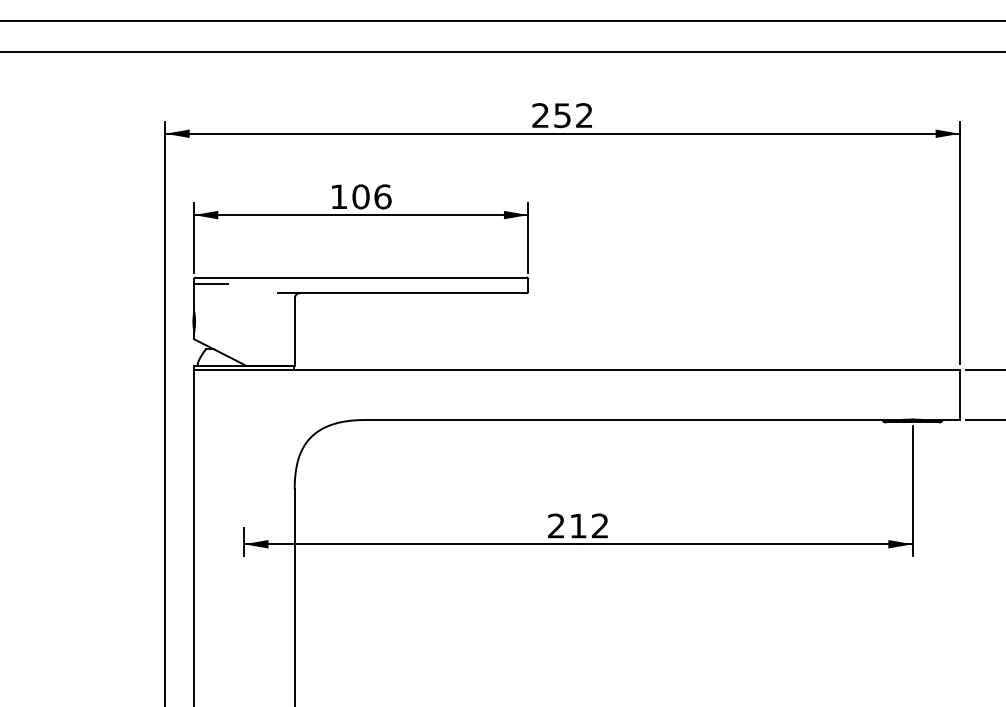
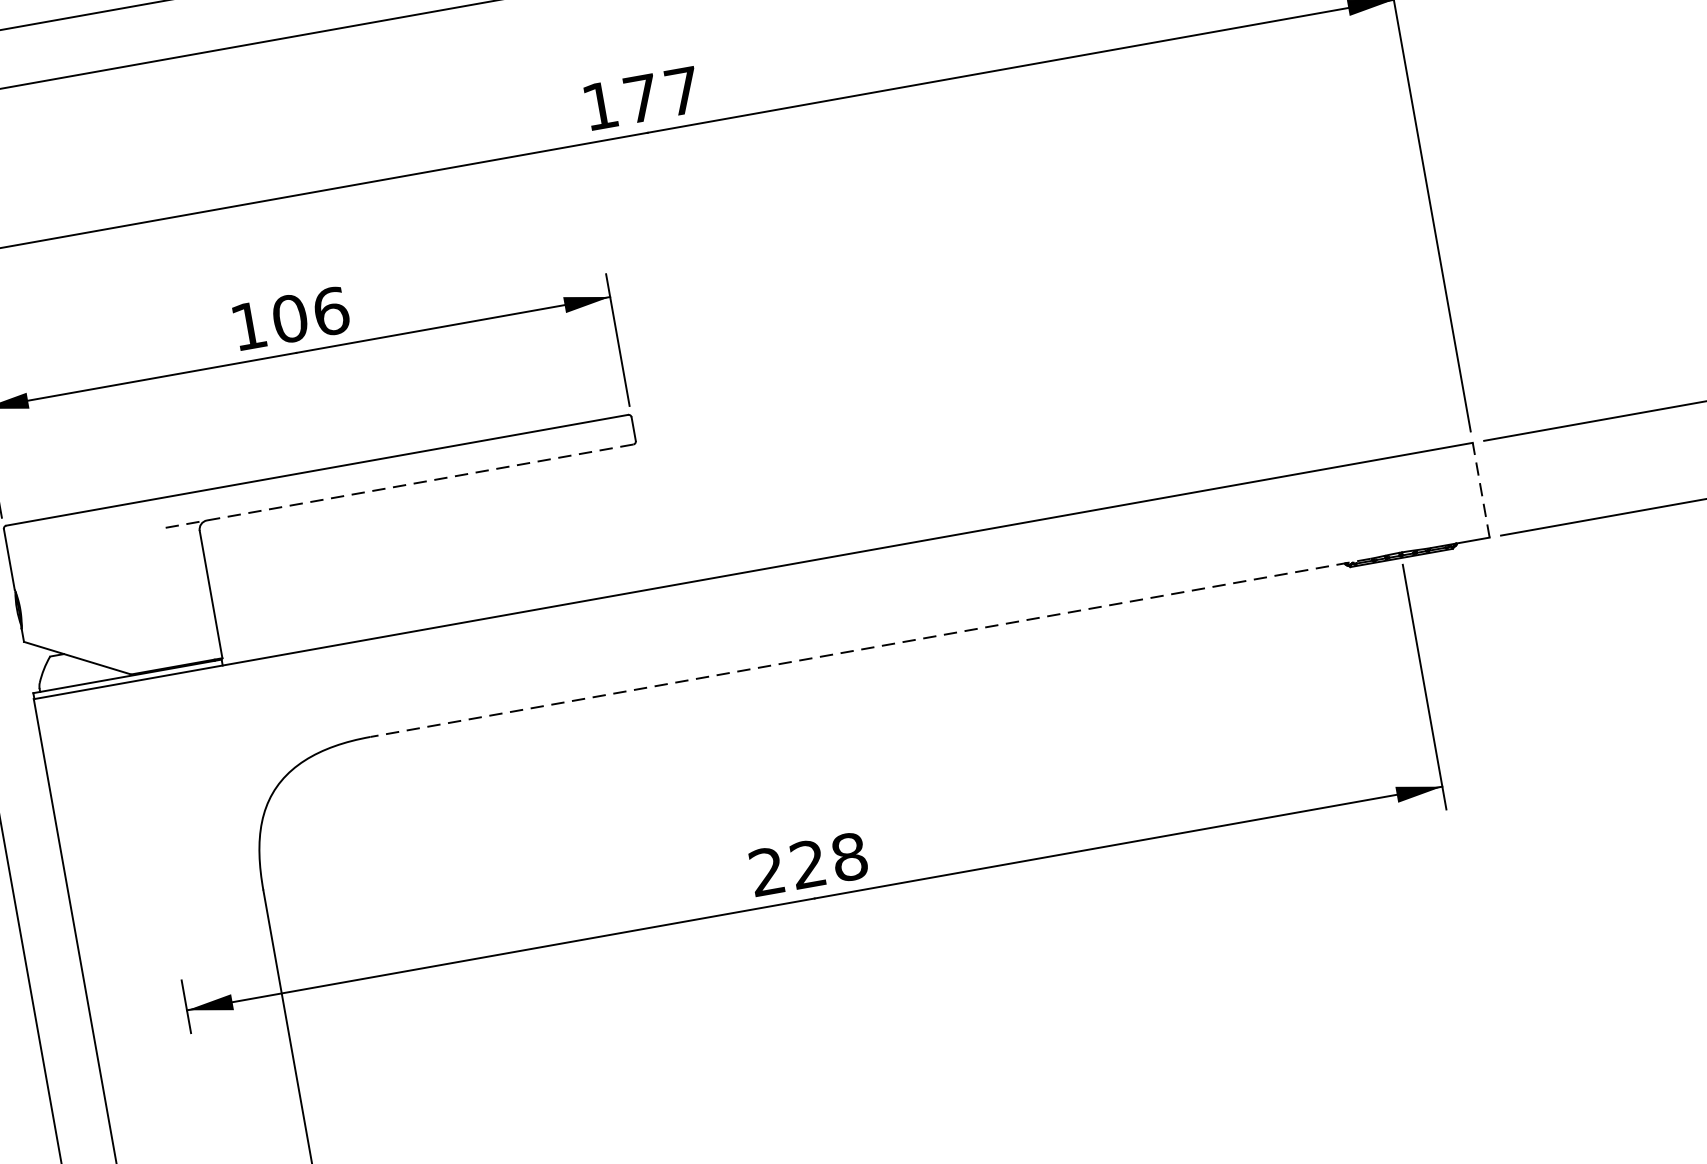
text: (562, 115) -> (641, 98), 252 -> 177
line: (211, 283) -> (38, 531), removed
line: (402, 293) -> (400, 486), solid -> dashed
line: (959, 394) -> (1480, 489), solid -> dashed
line: (629, 420) -> (869, 648), solid -> dashed
text: (589, 525) -> (829, 859), 212 -> 228

